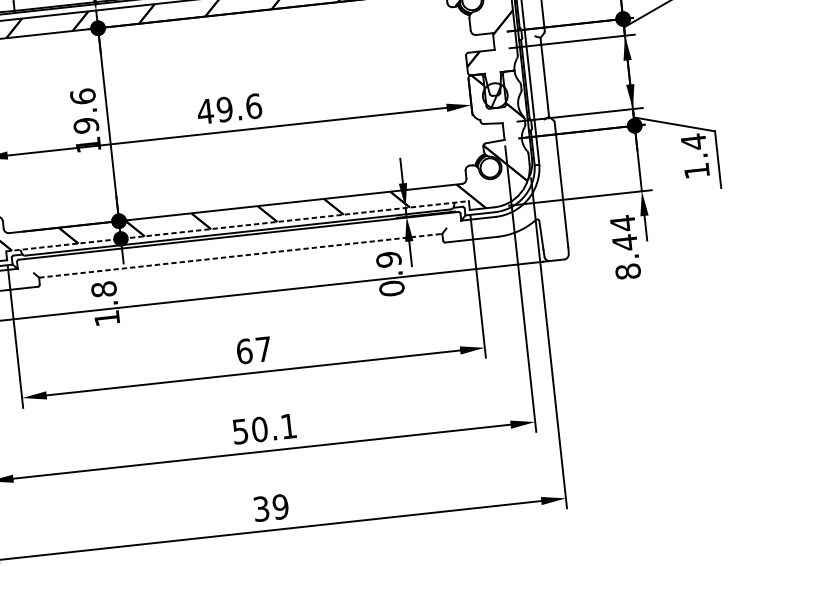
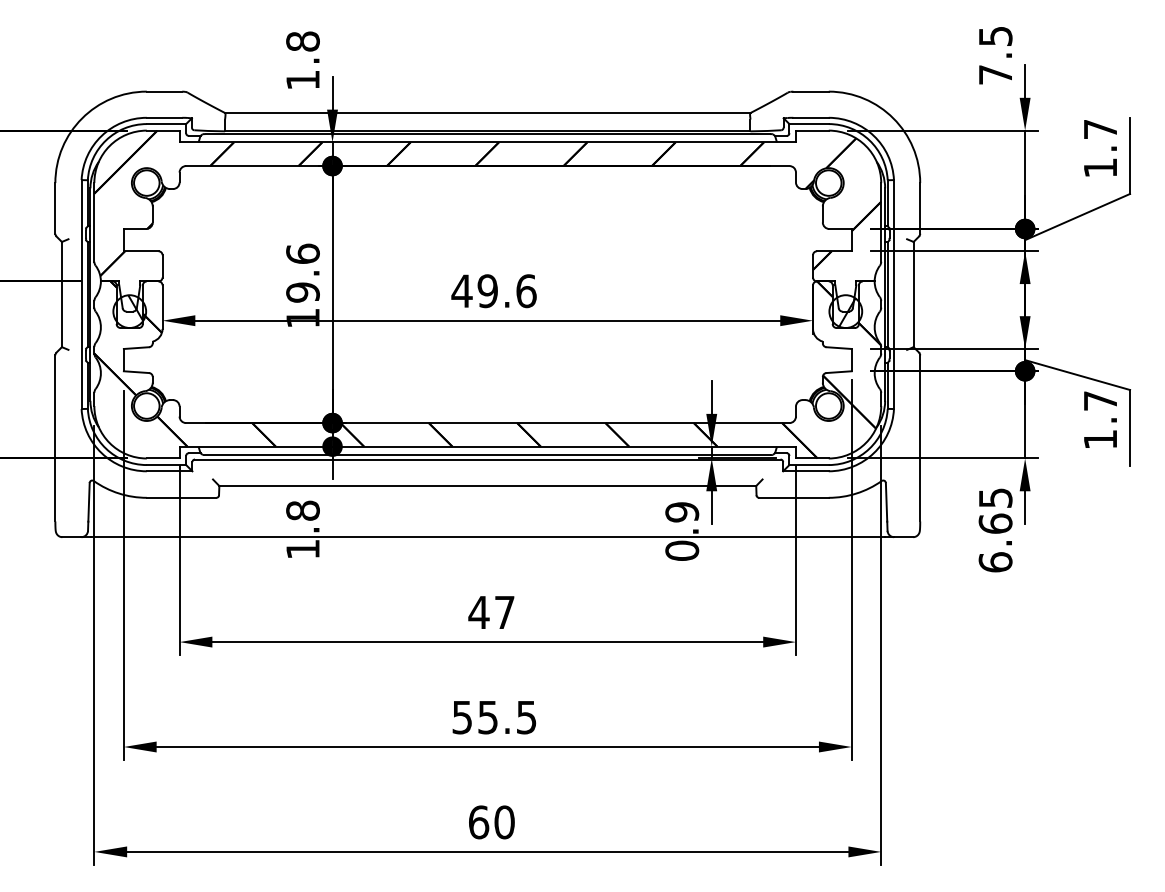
text: (693, 141) -> (1100, 400), 1.4 -> 1.7
line: (238, 226) -> (488, 446), dashed -> solid
text: (625, 247) -> (995, 529), 8.44 -> 6.65
line: (241, 256) -> (488, 486), dashed -> solid
text: (244, 351) -> (478, 612), 67 -> 47
text: (274, 427) -> (507, 717), 50.1 -> 55.5
text: (270, 508) -> (491, 822), 39 -> 60

